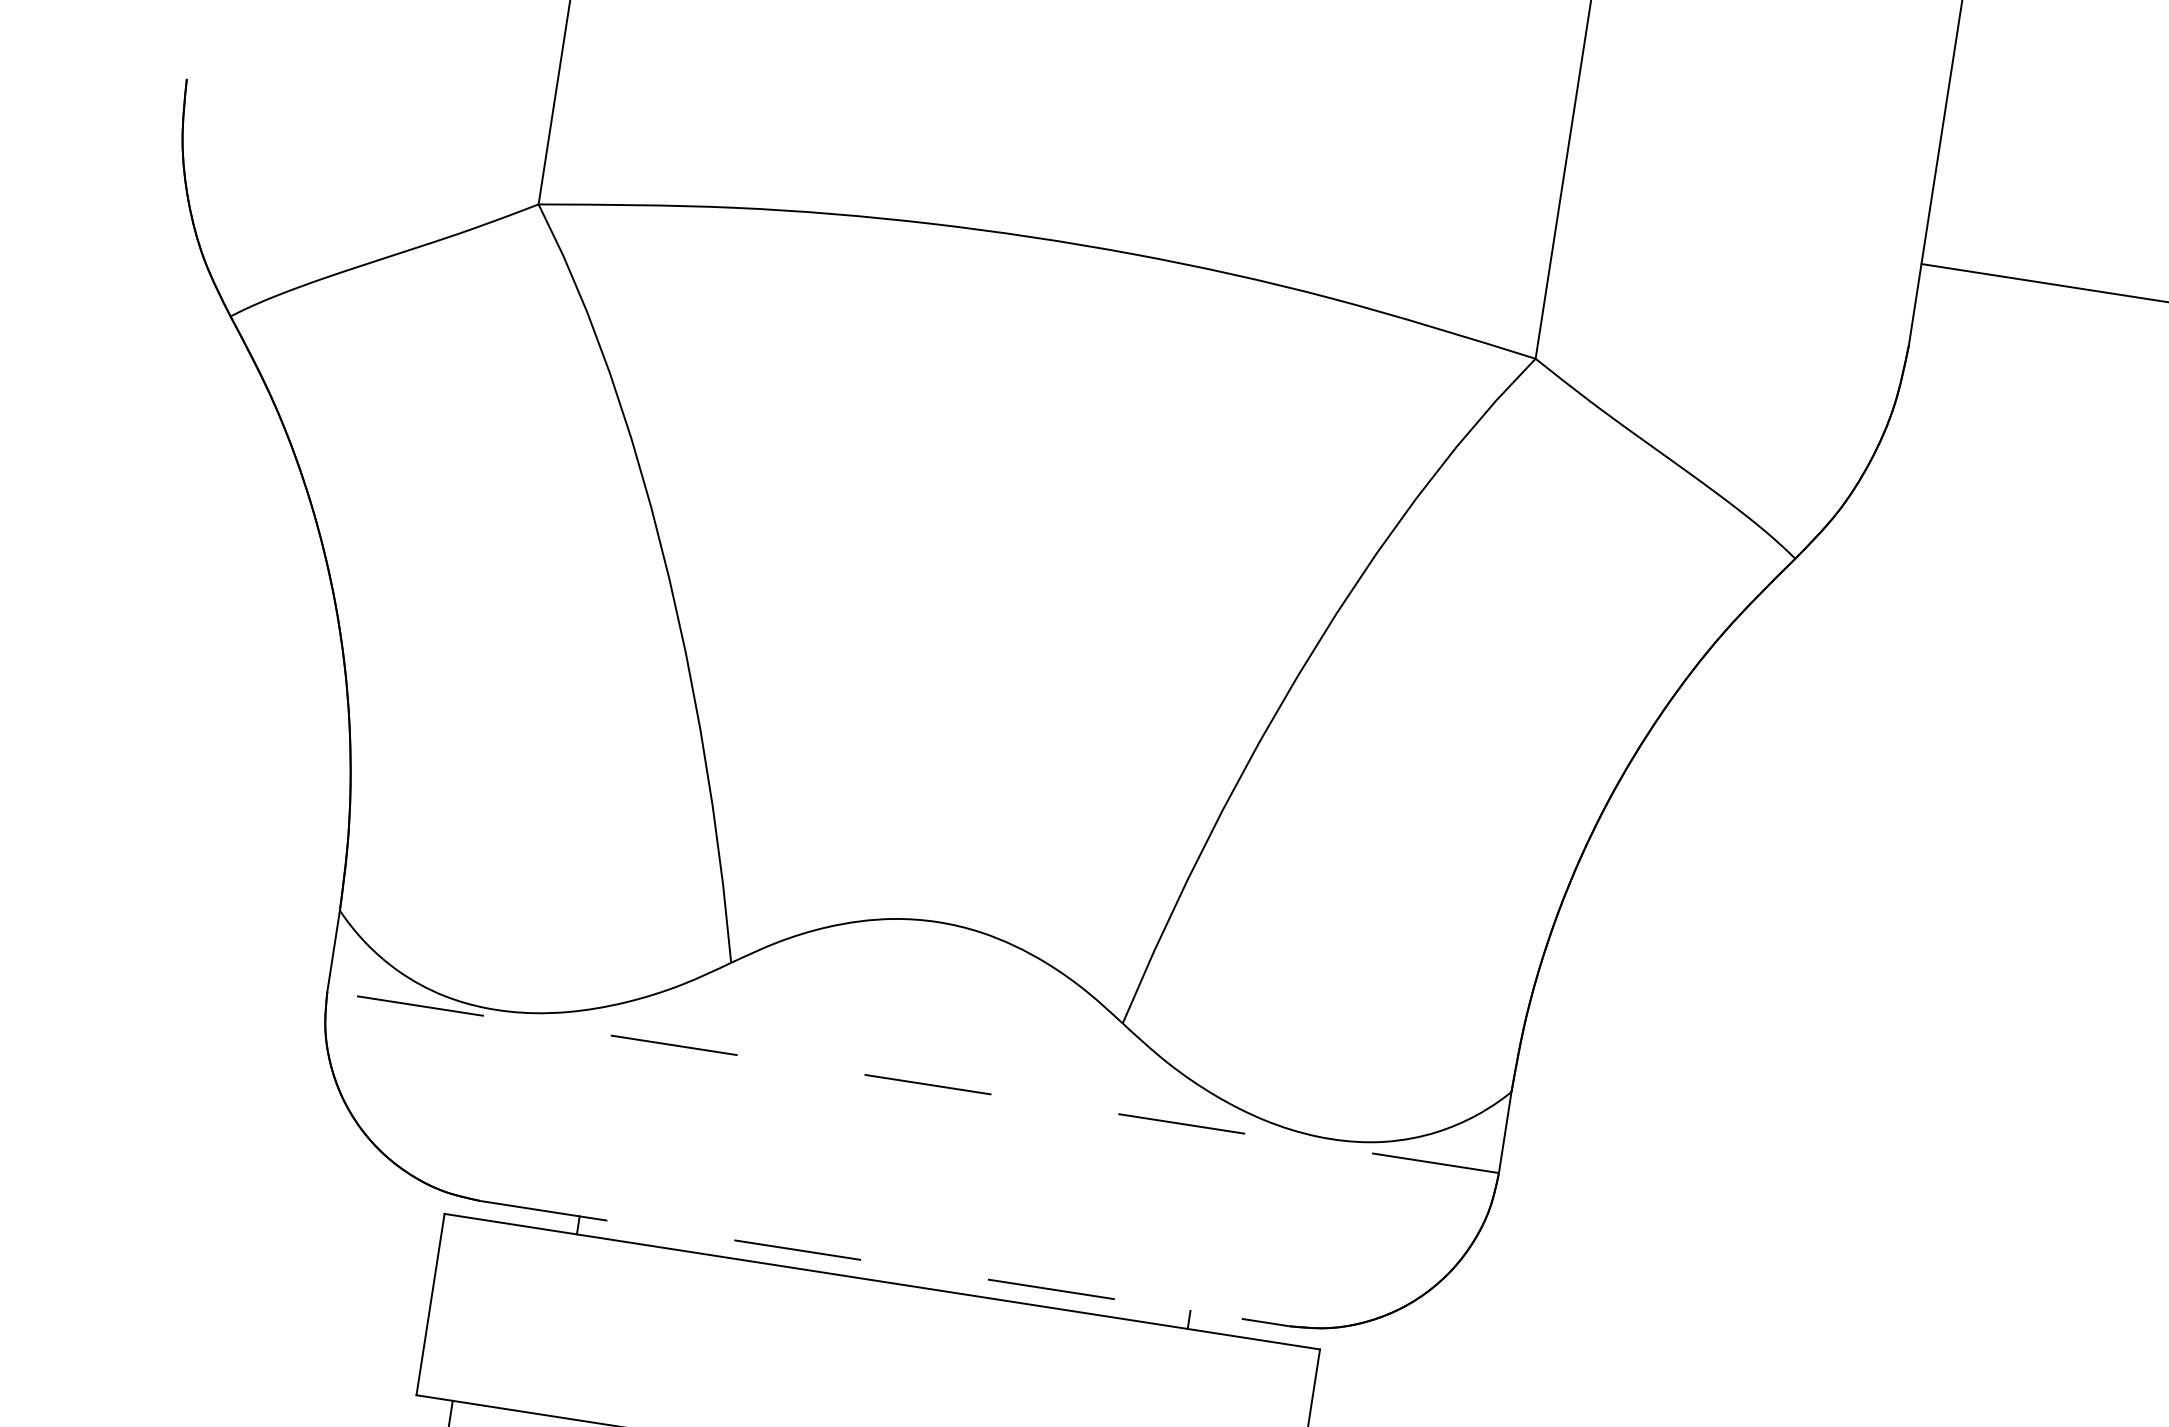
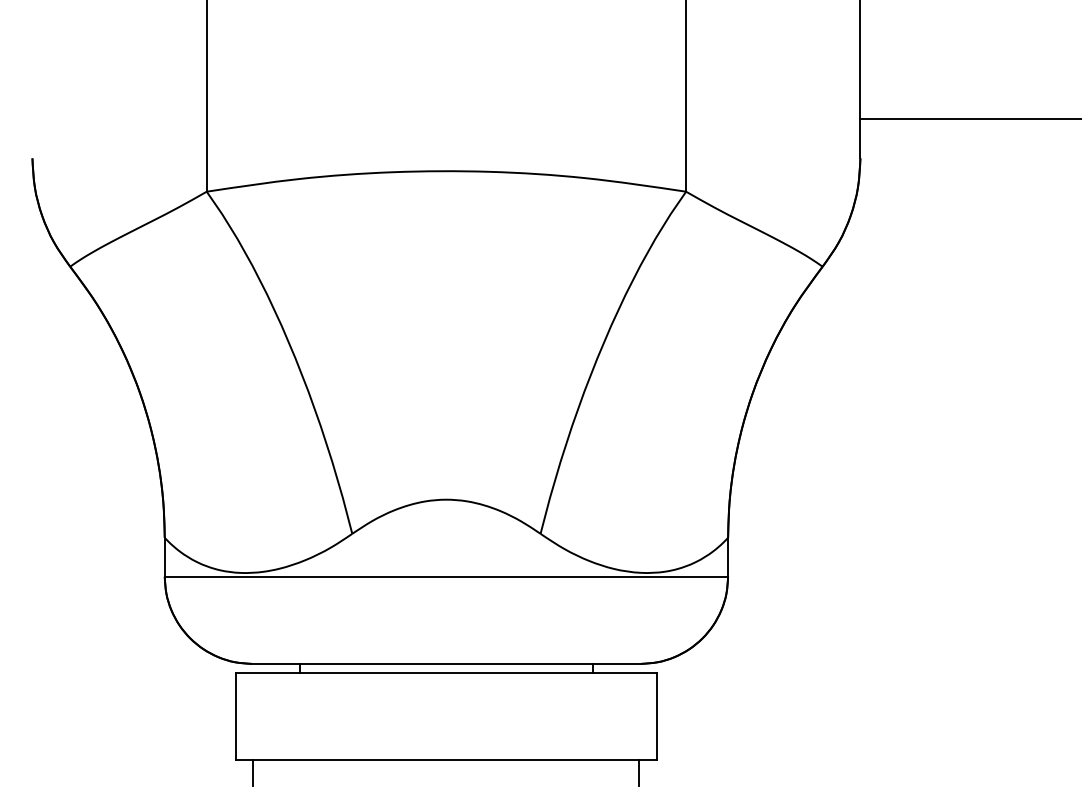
line: (913, 1081) -> (446, 576), dashed -> solid
line: (885, 1262) -> (446, 663), dashed -> solid

